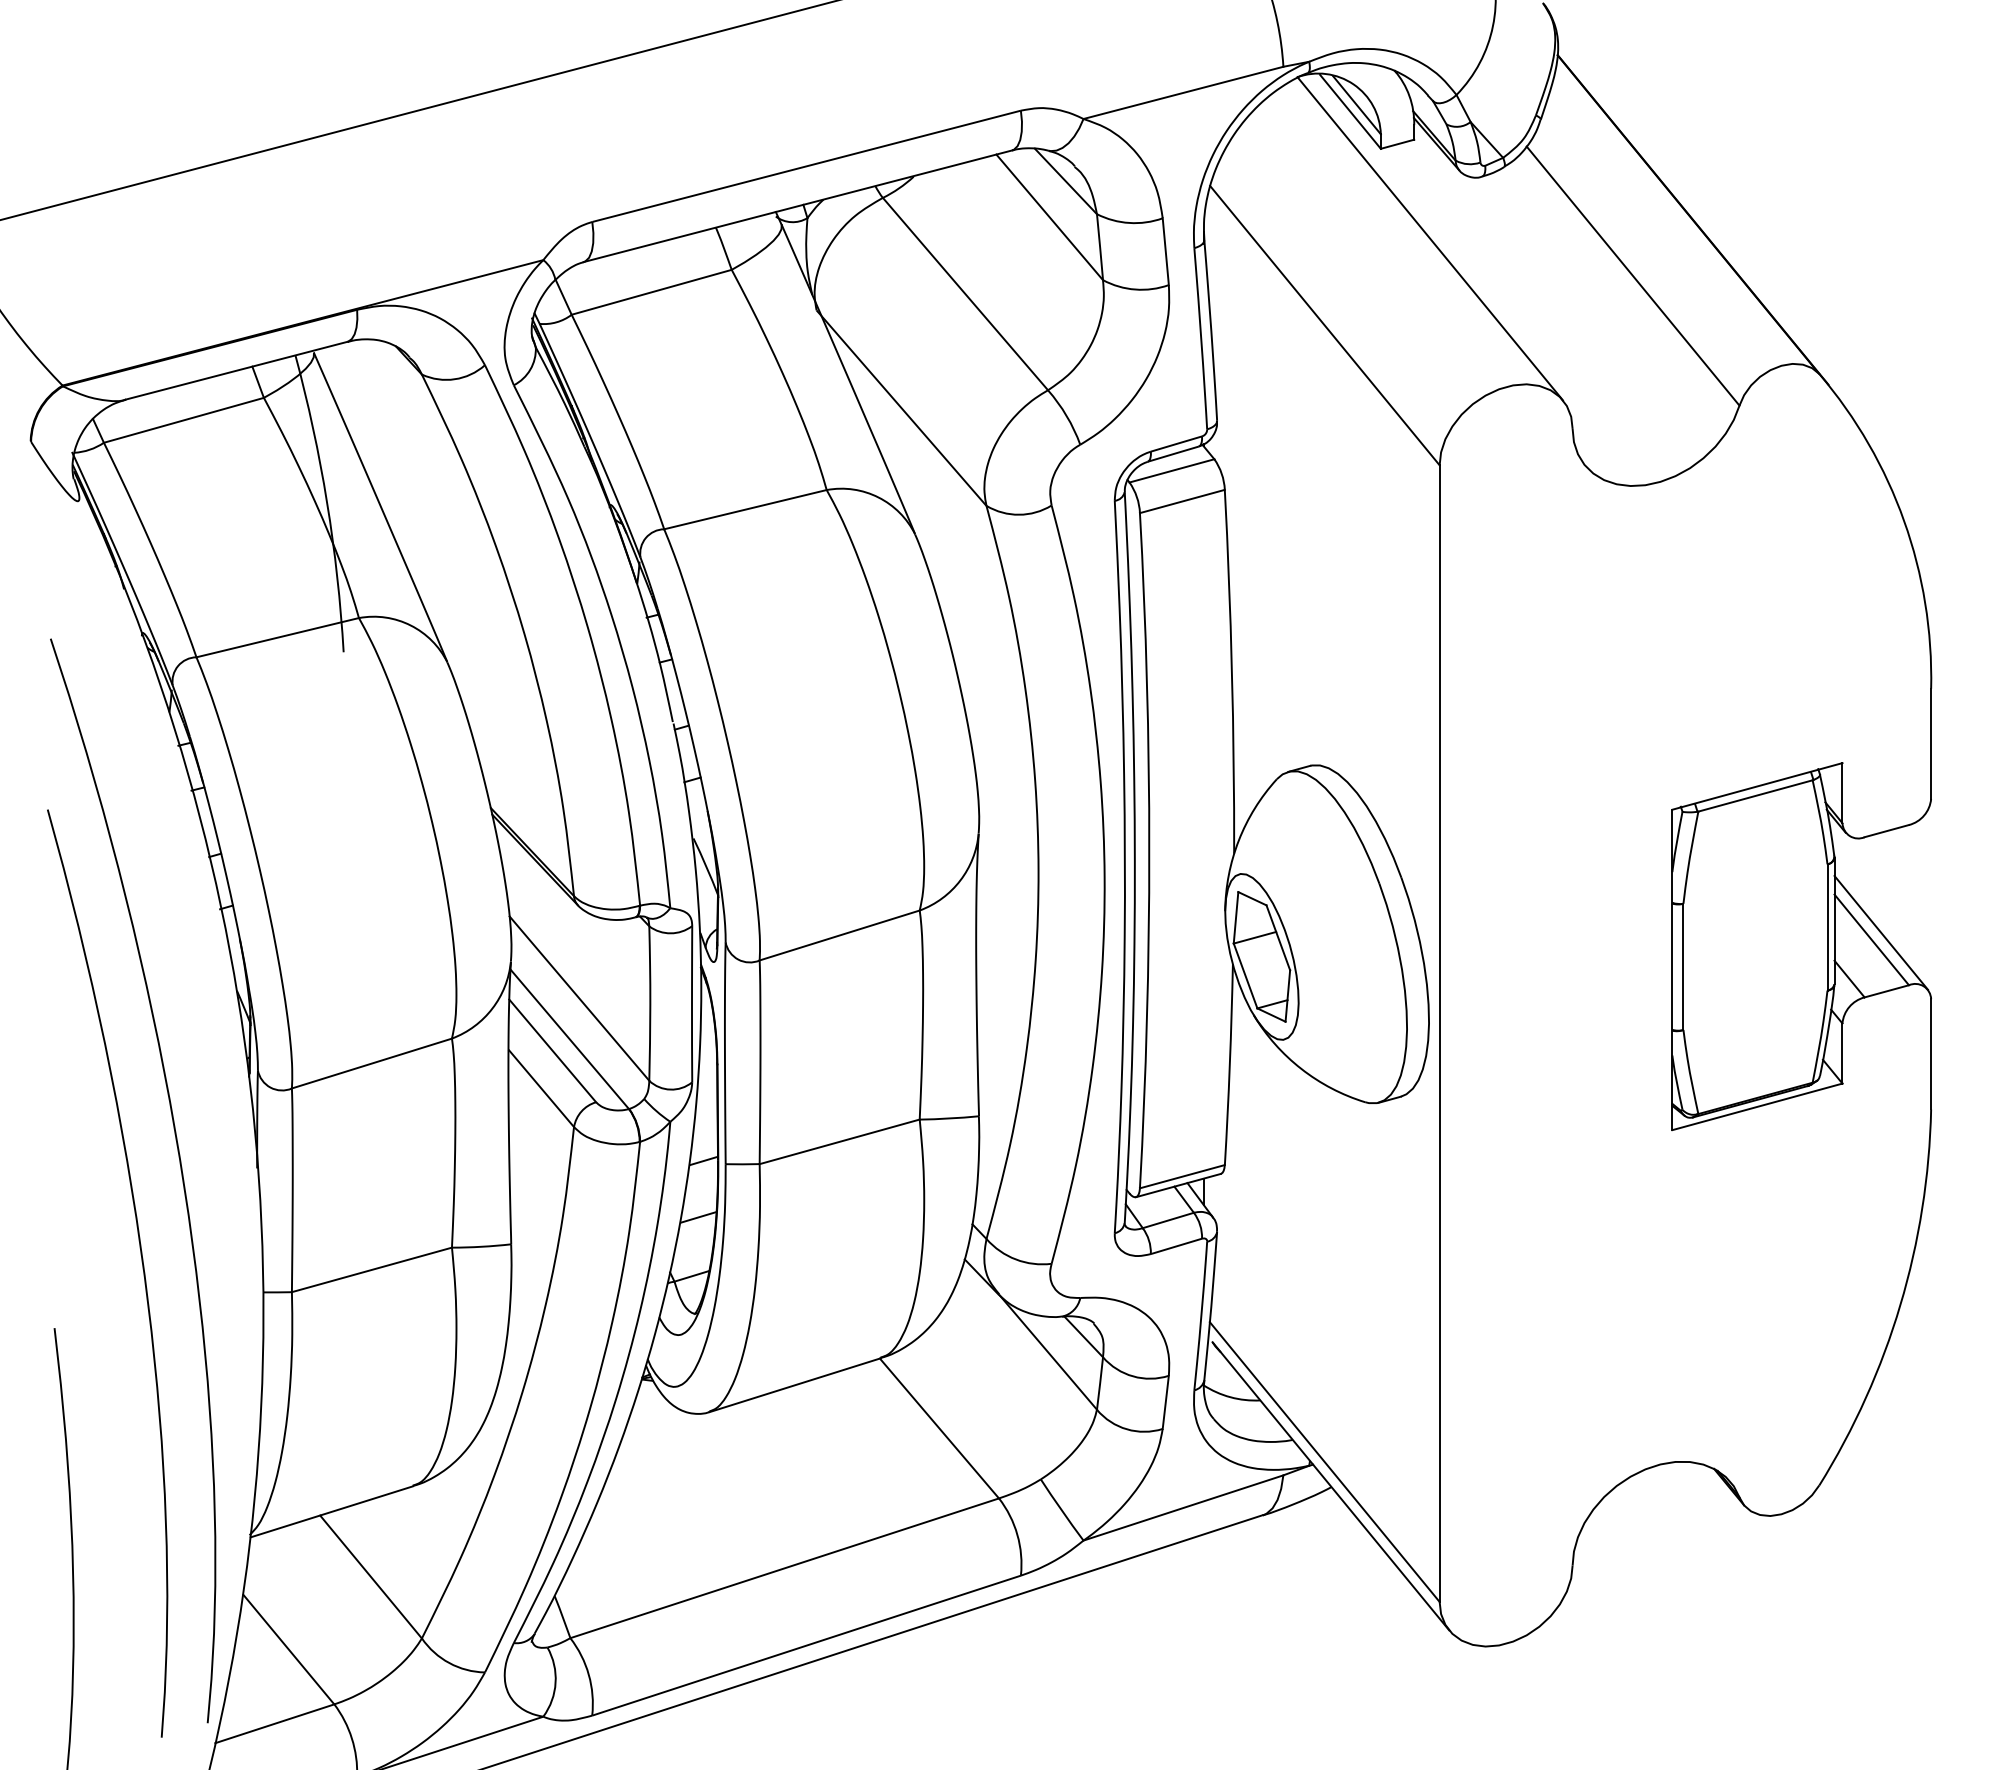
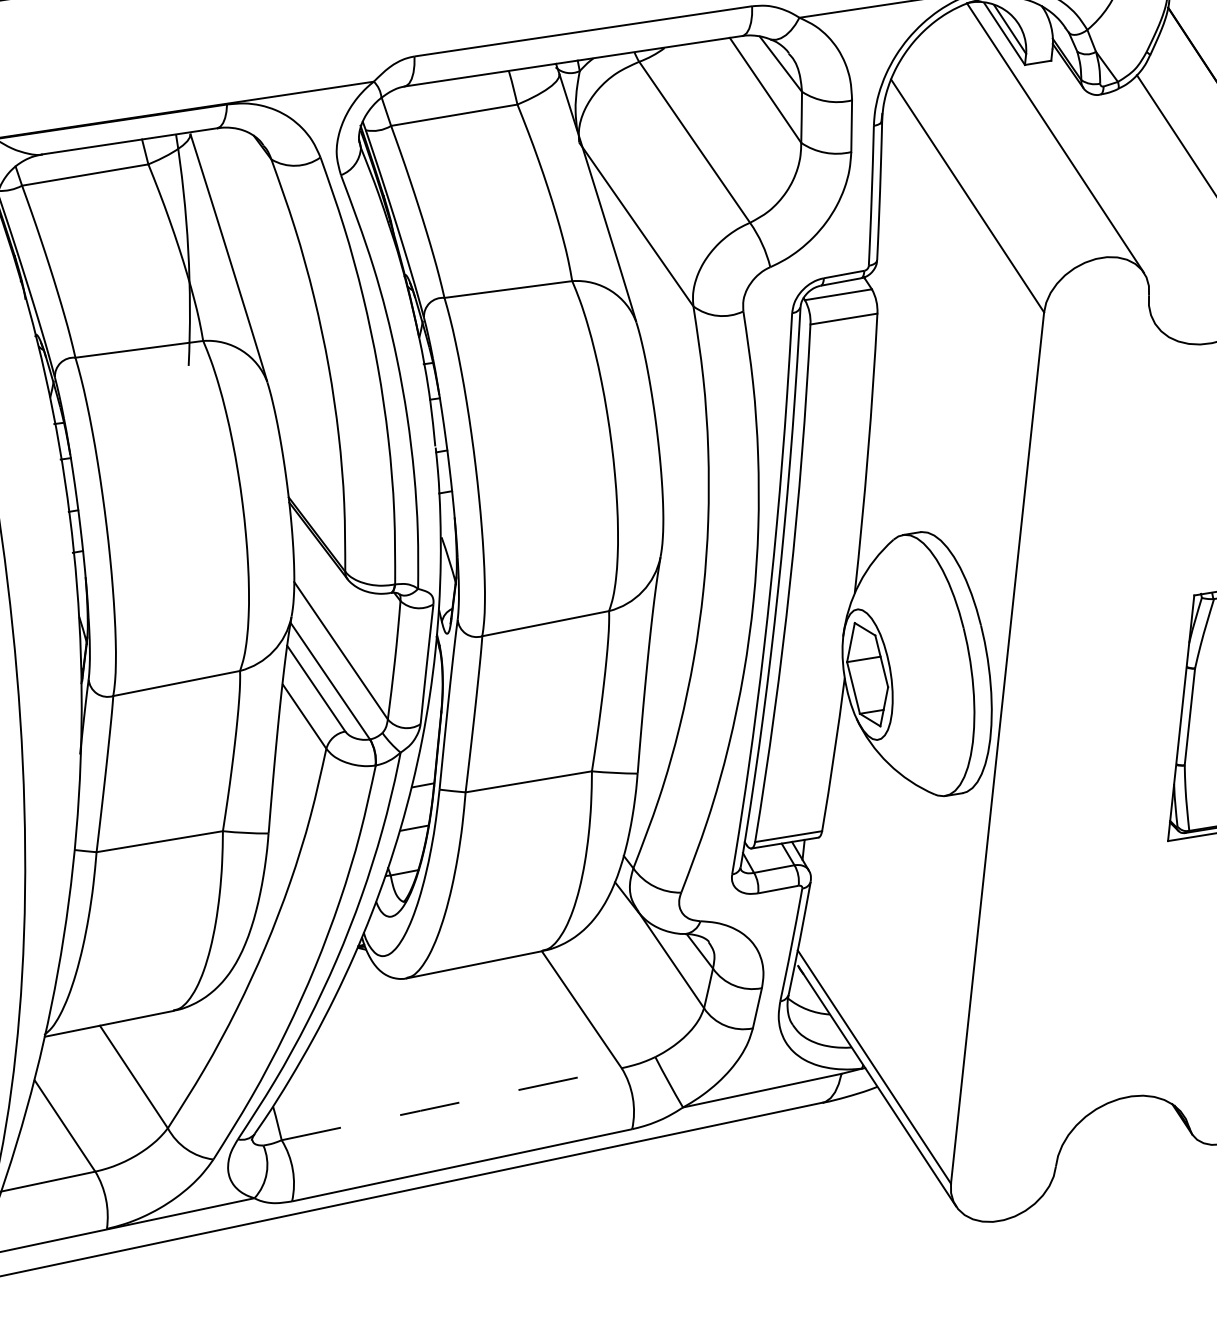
line: (784, 1568) -> (451, 1104), solid -> dashed

